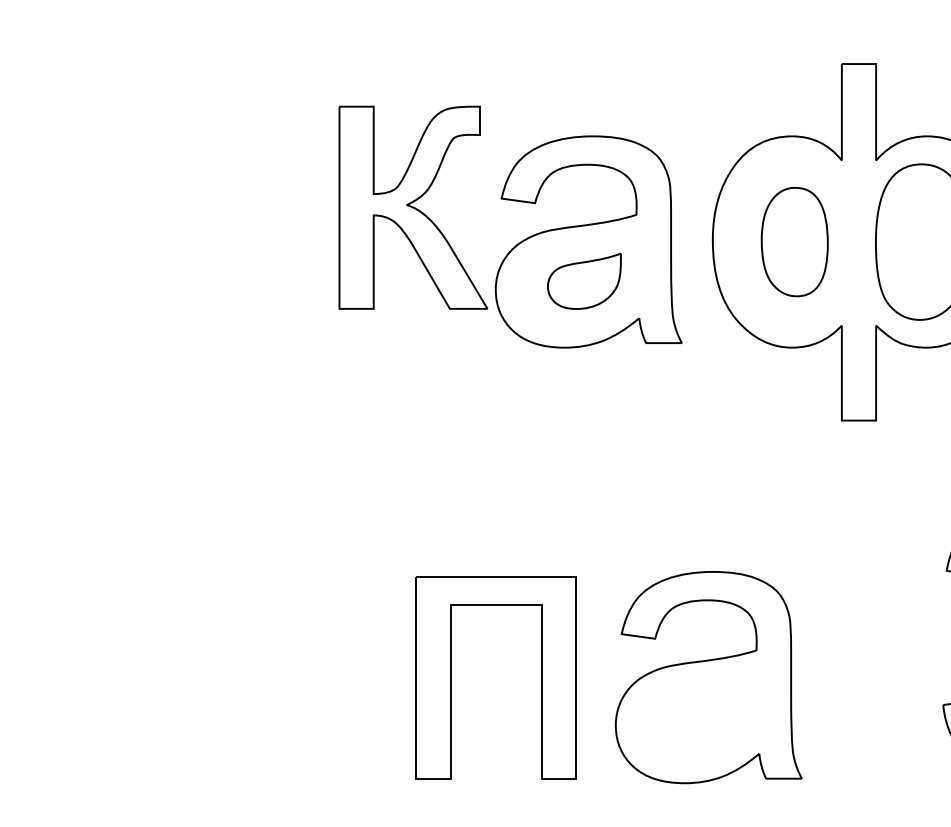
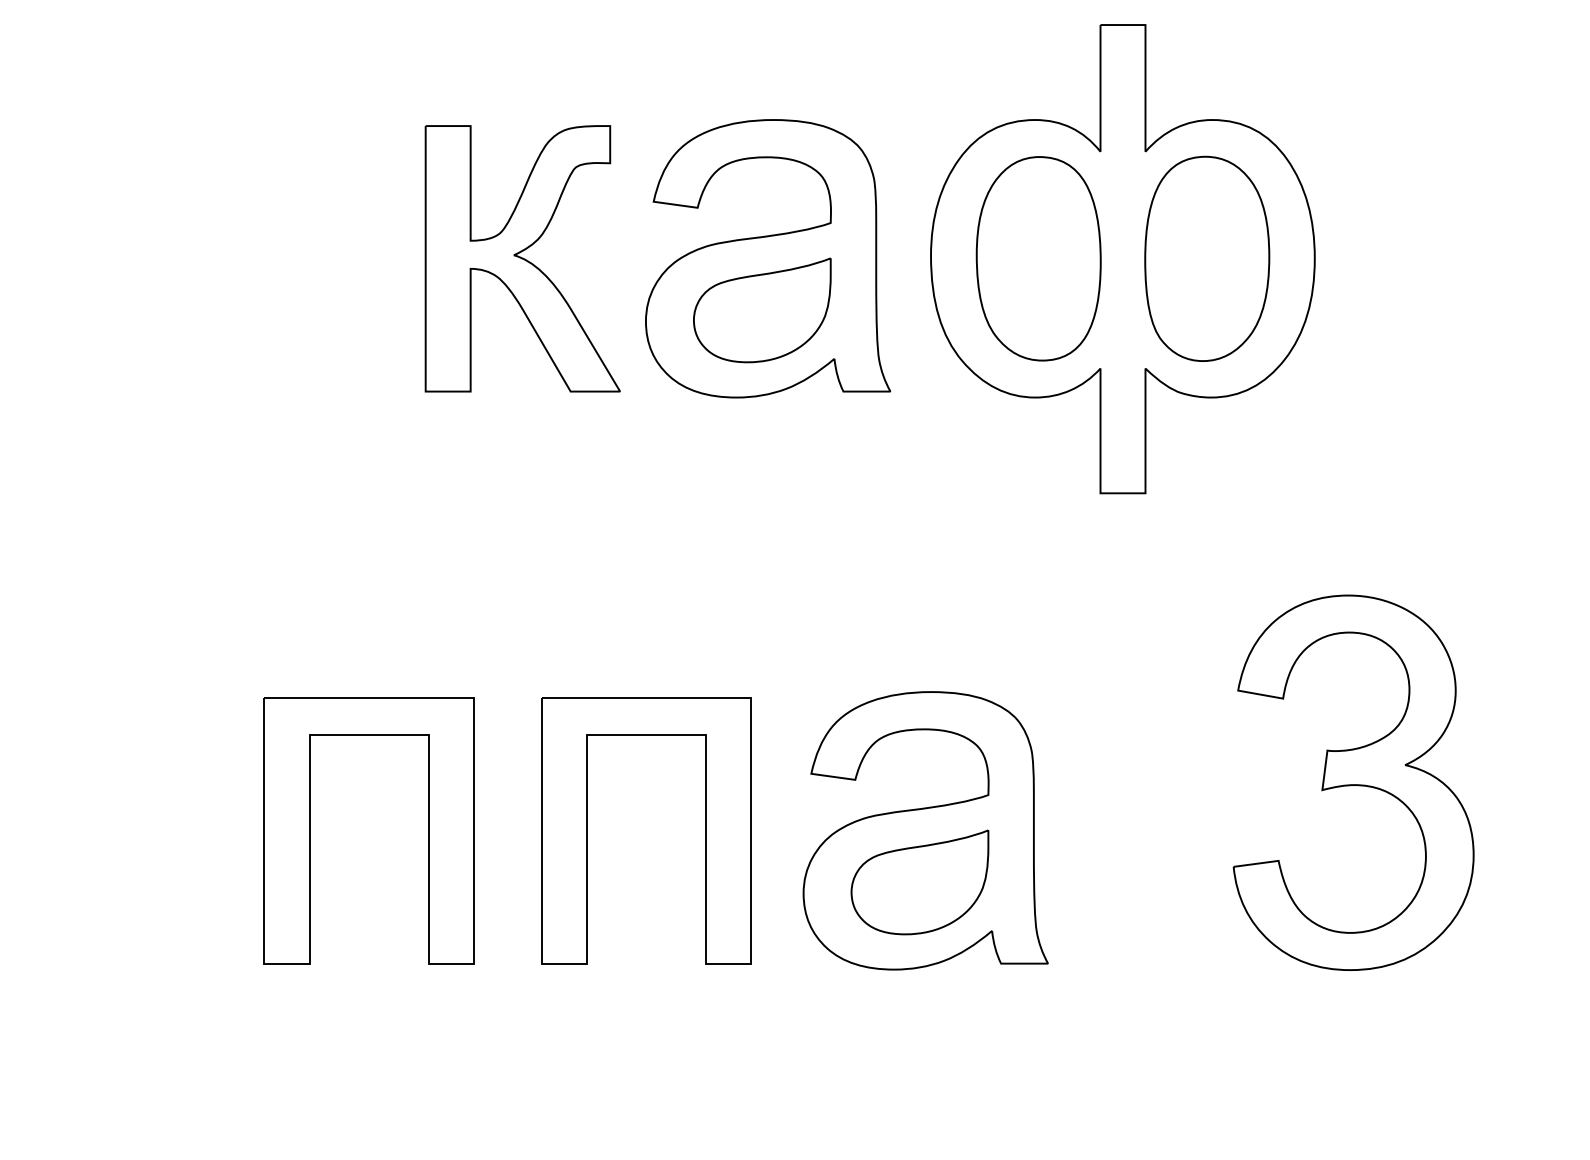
part: (413, 207) -> (522, 258), moved
part: (794, 241) -> (1038, 258), size x1.43
part: (584, 281) -> (762, 310), size x1.43
part: (240, 677) -> (310, 830), added
part: (704, 716) -> (919, 882), added

